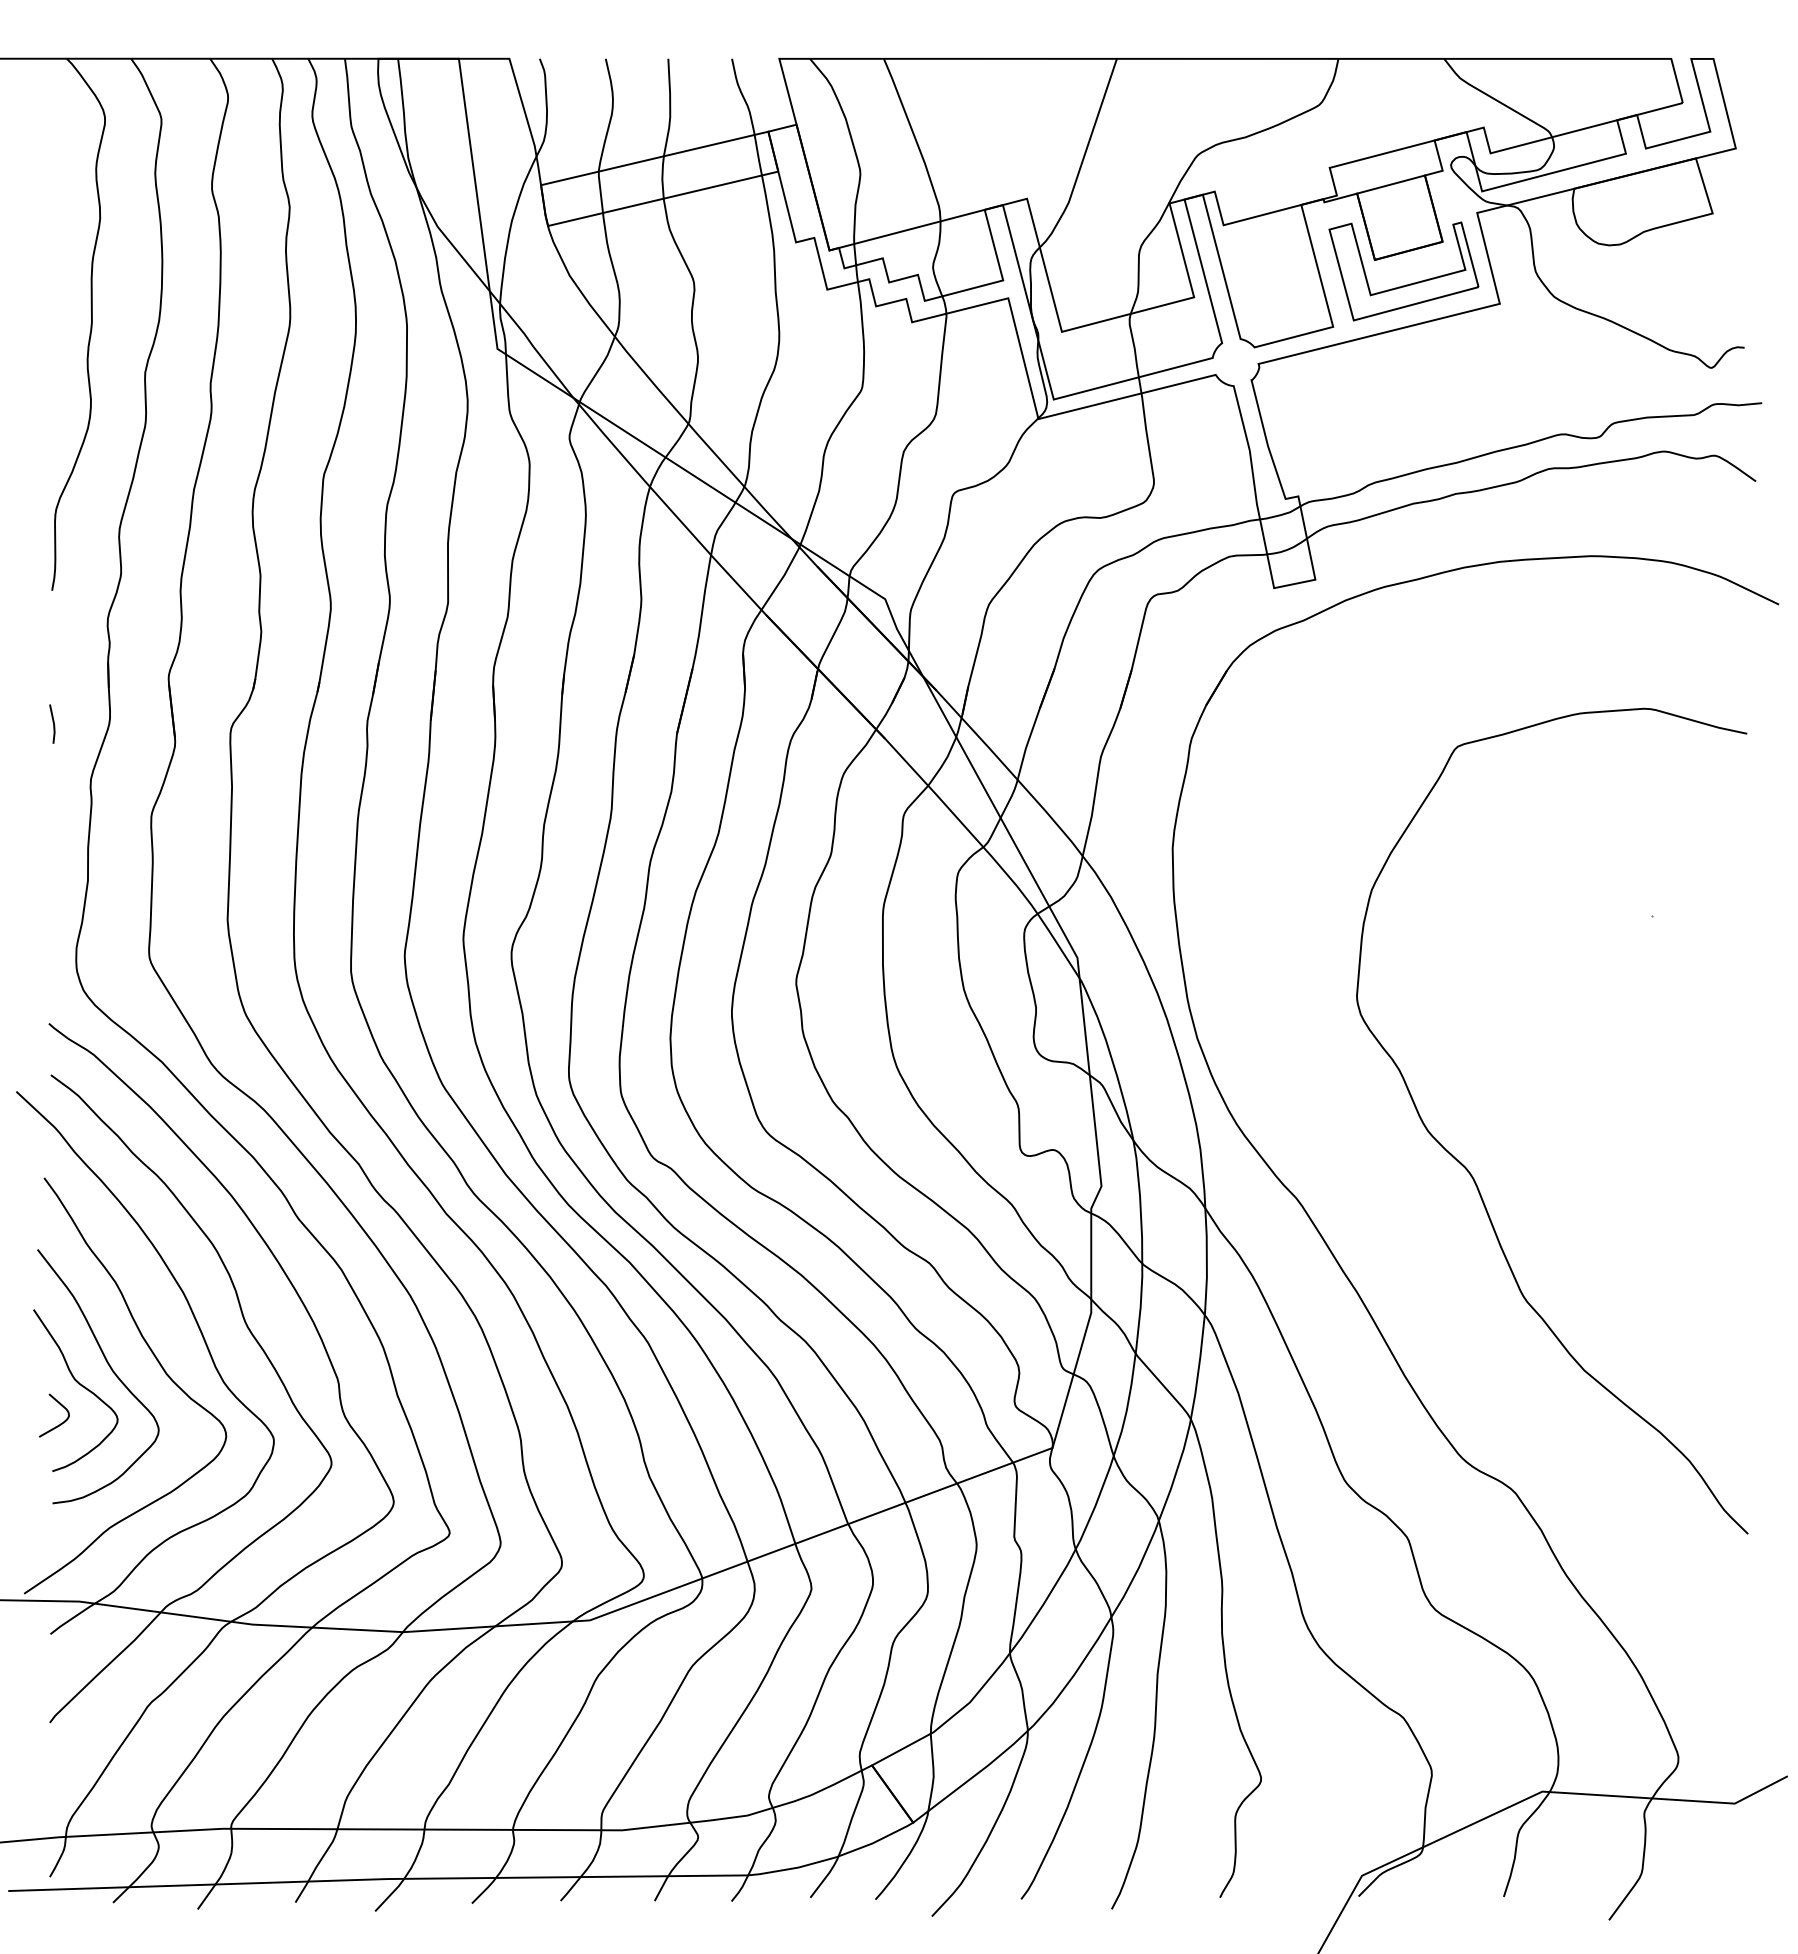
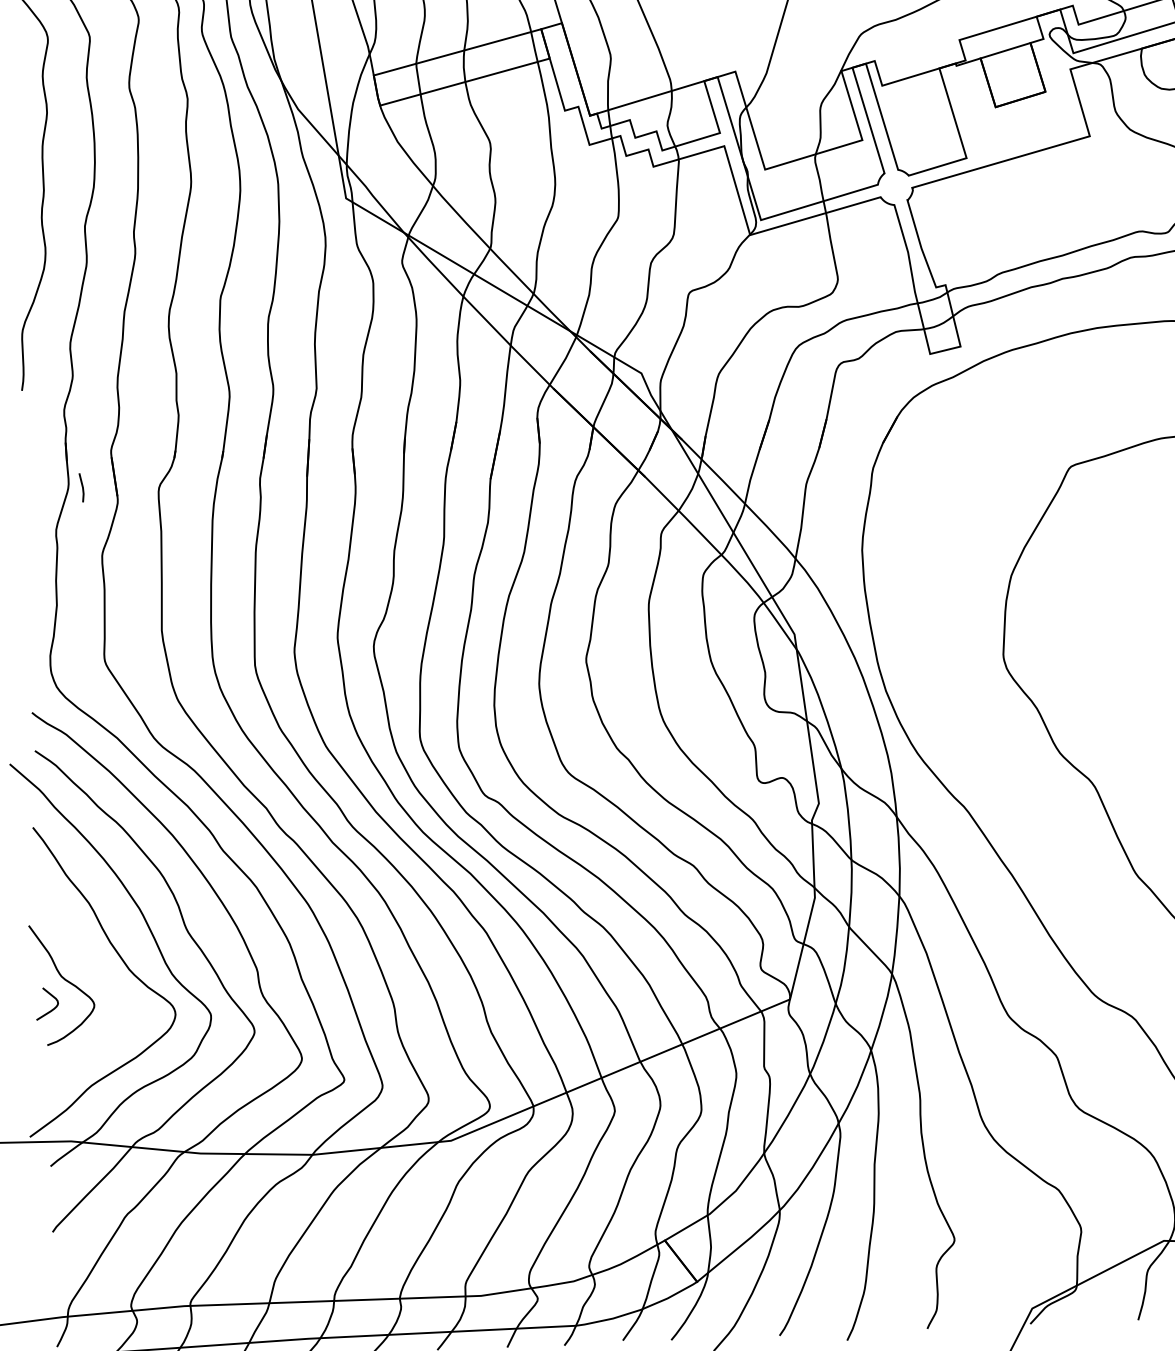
part: (1406, 284) -> (1019, 124), removed
line: (52, 722) -> (81, 486), moved
curve: (110, 1369) -> (87, 967), removed

